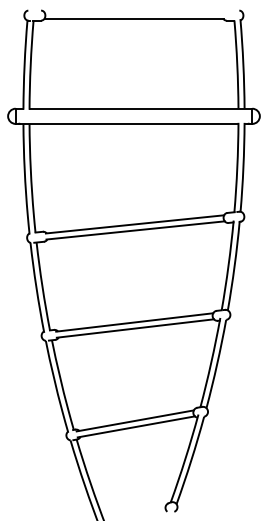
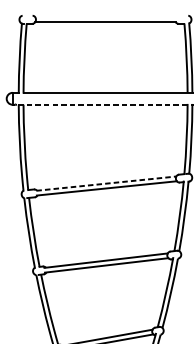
line: (126, 123) -> (99, 104), solid -> dashed
line: (135, 224) -> (106, 183), solid -> dashed

